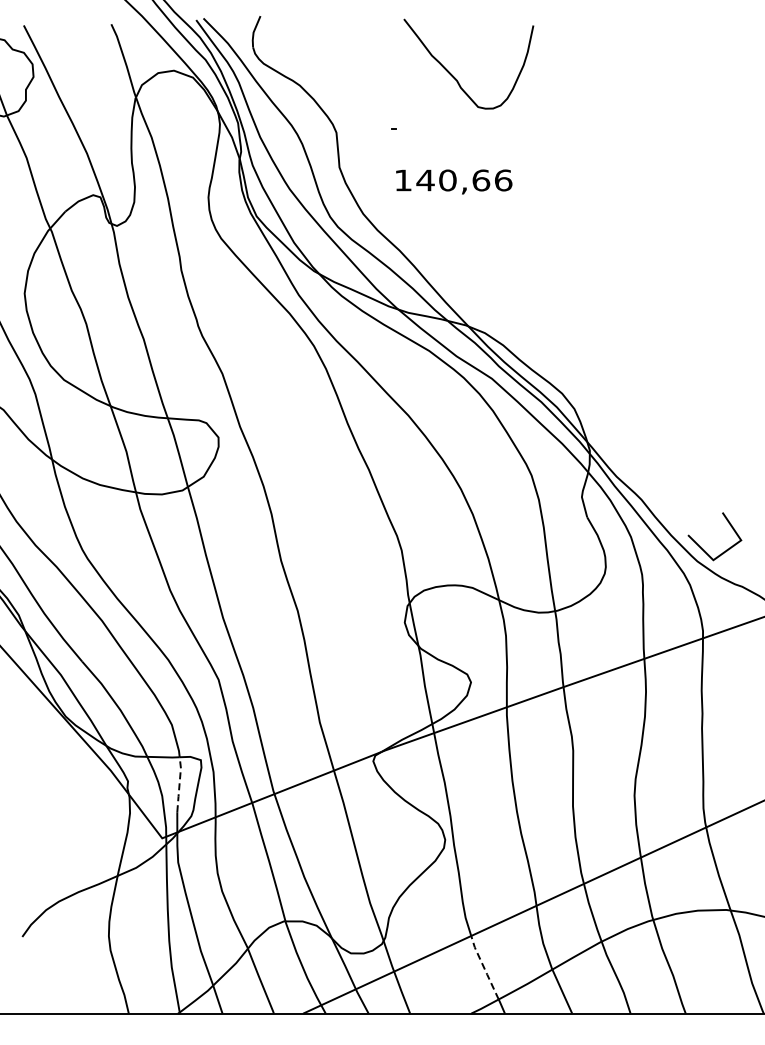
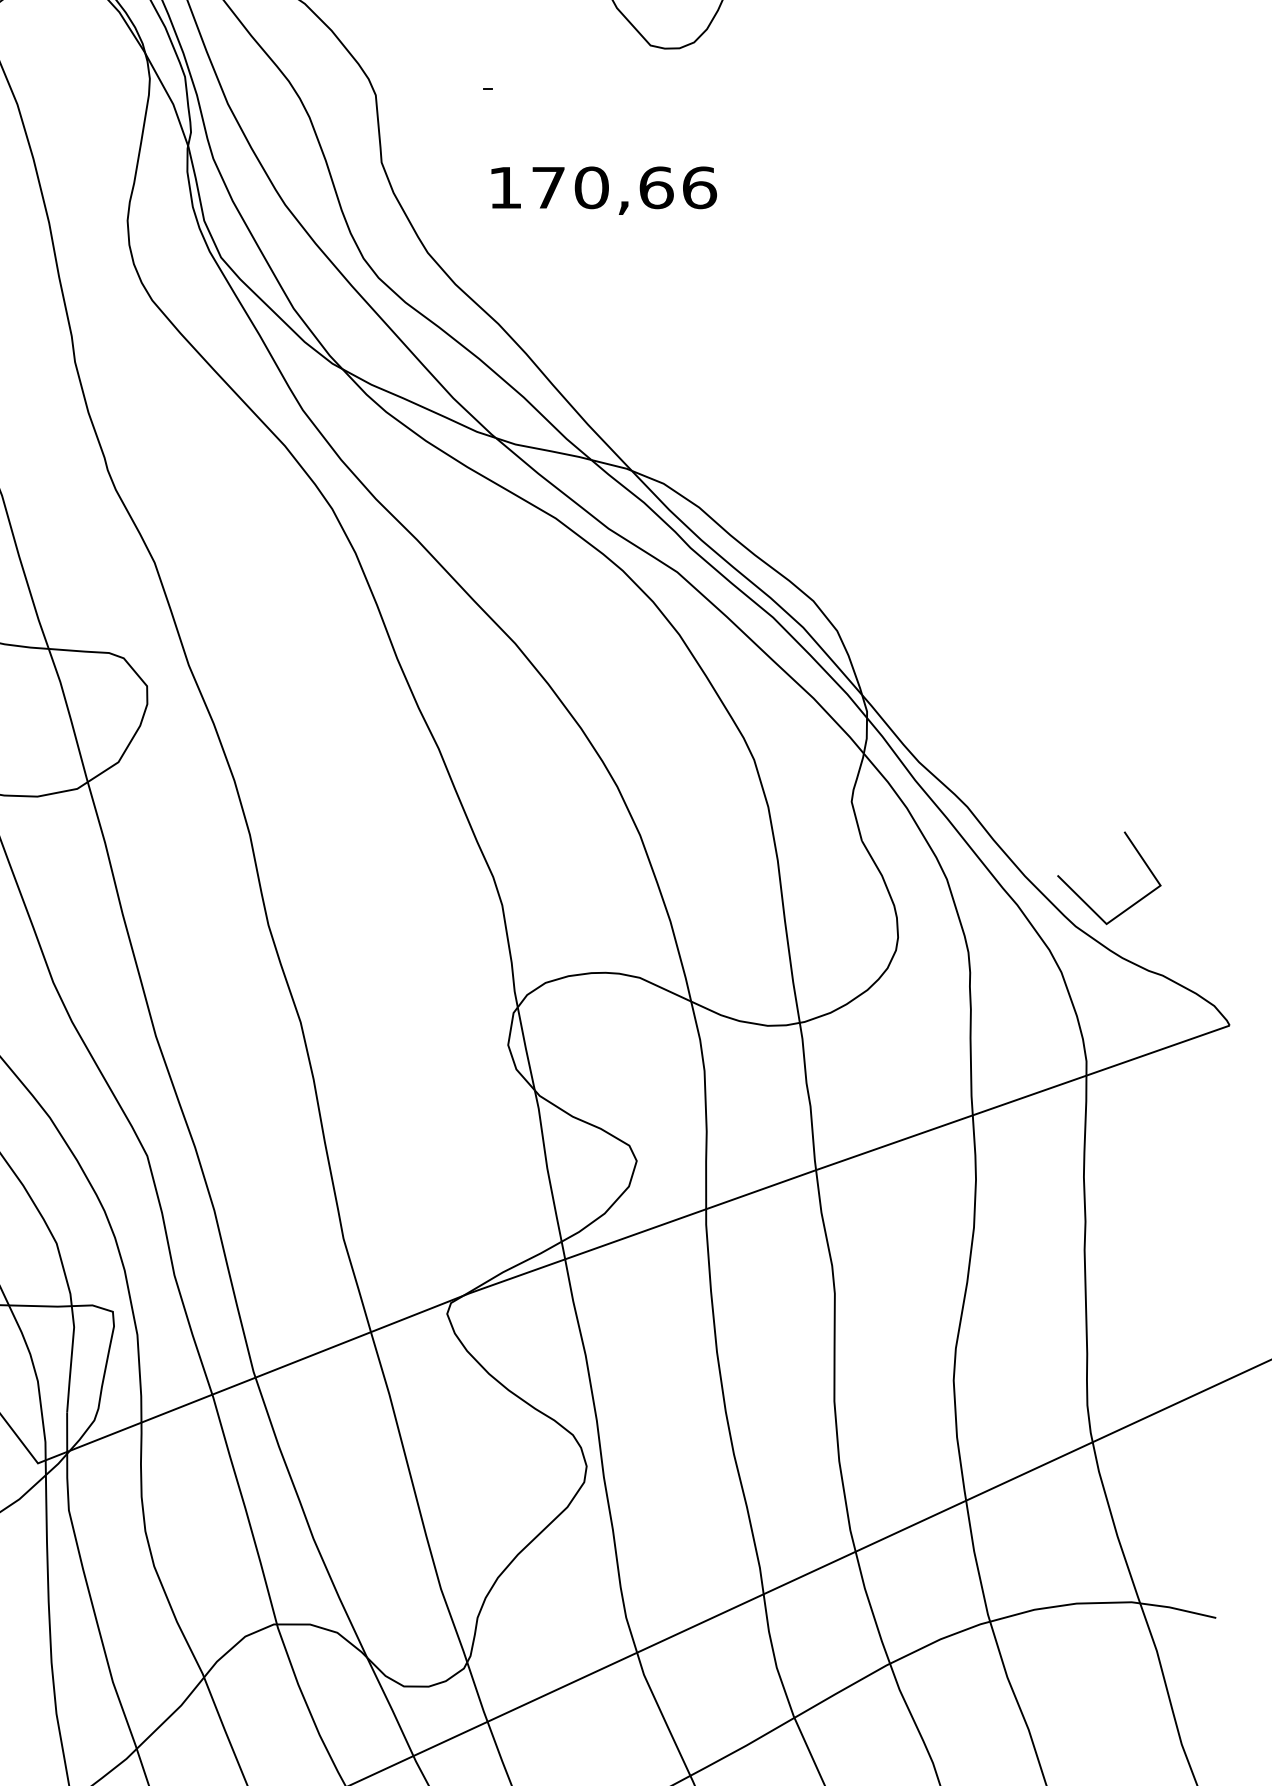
text: (425, 180) -> (548, 187), 140,66 -> 170,66
line: (179, 784) -> (71, 1358), dashed -> solid
line: (484, 968) -> (662, 1715), dashed -> solid

